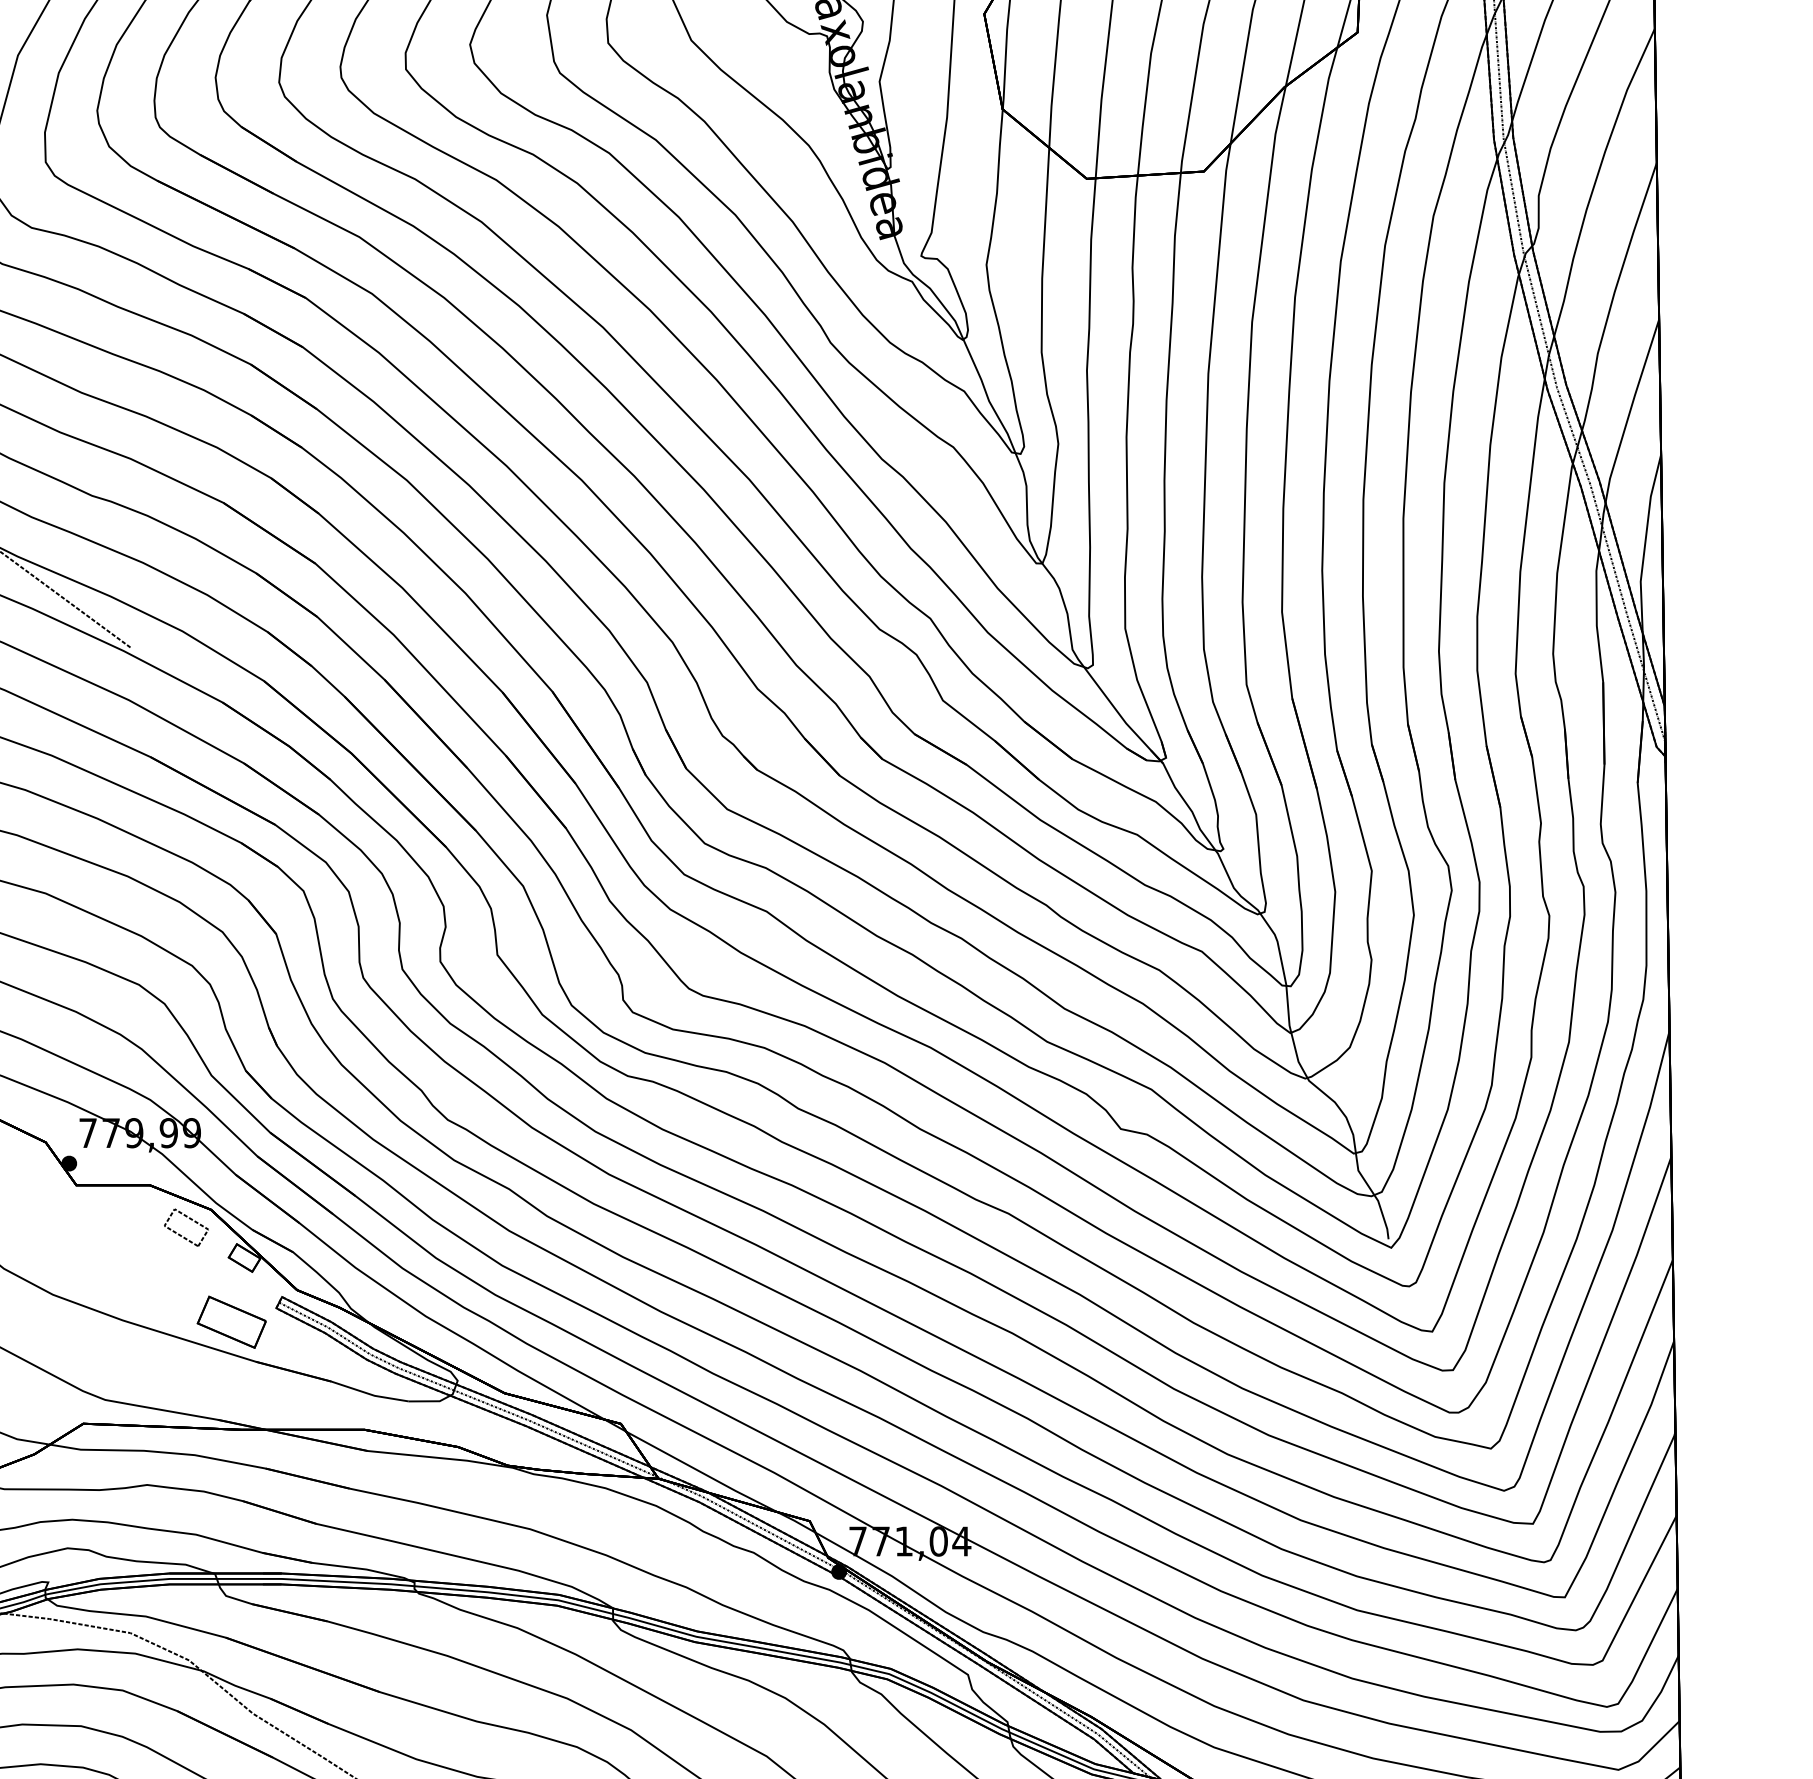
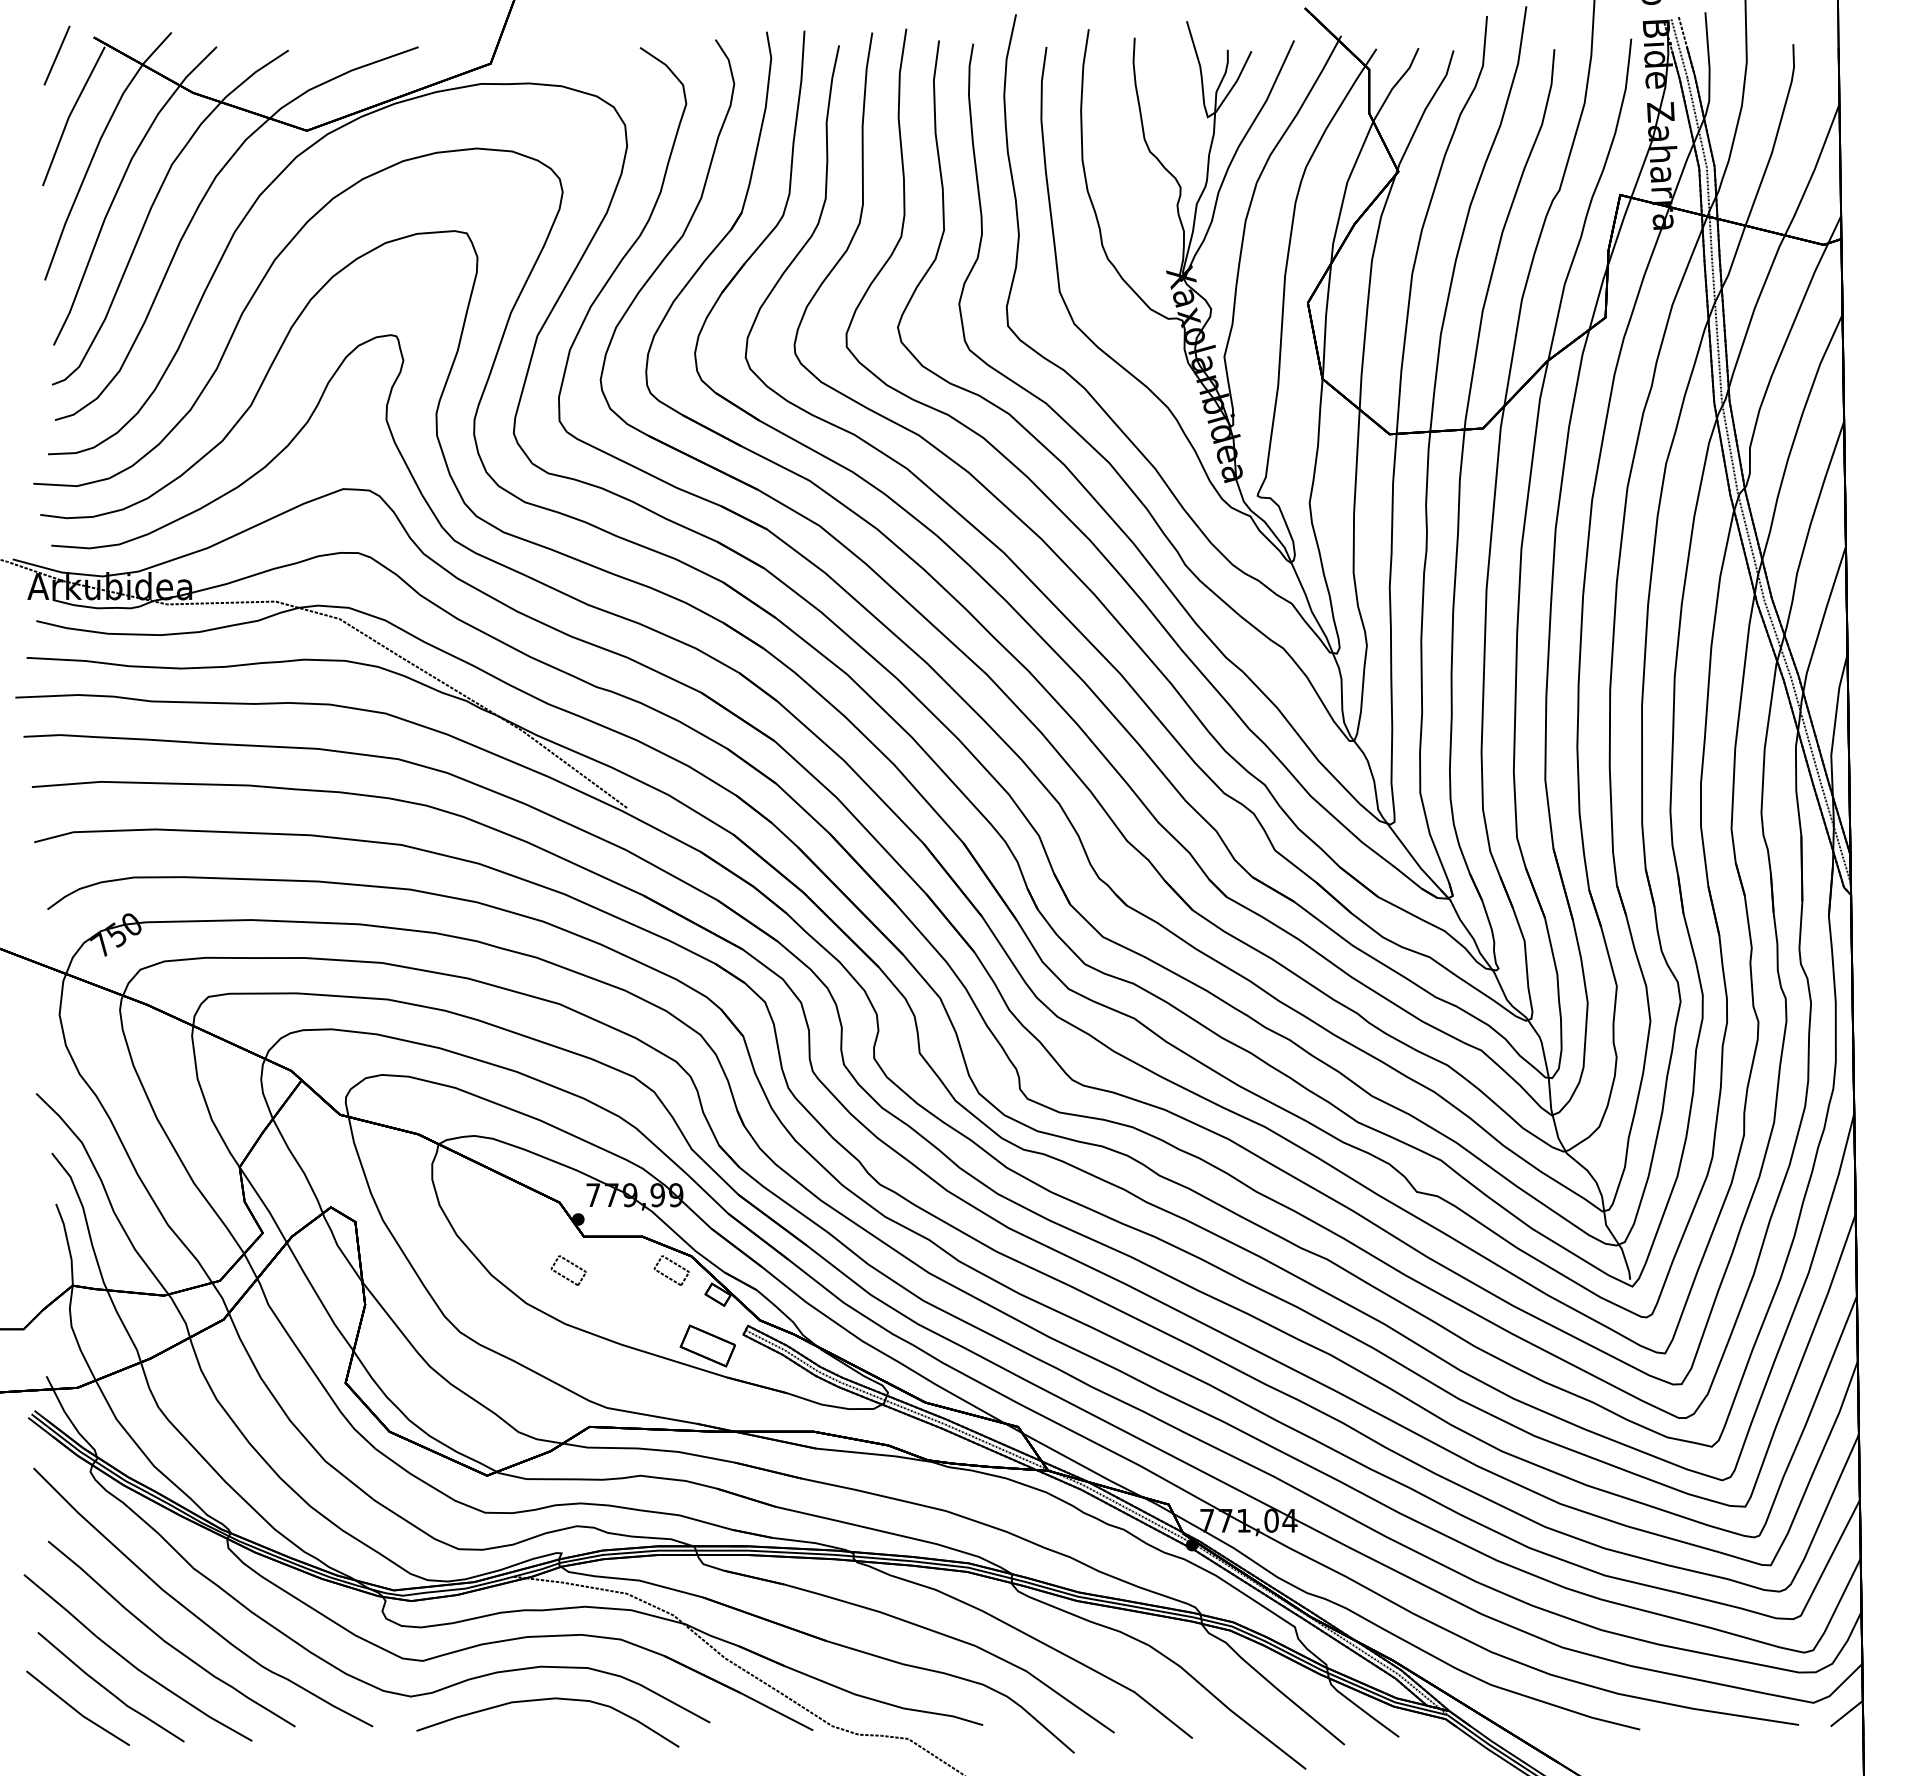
part: (60, 1220) -> (571, 1264), added

